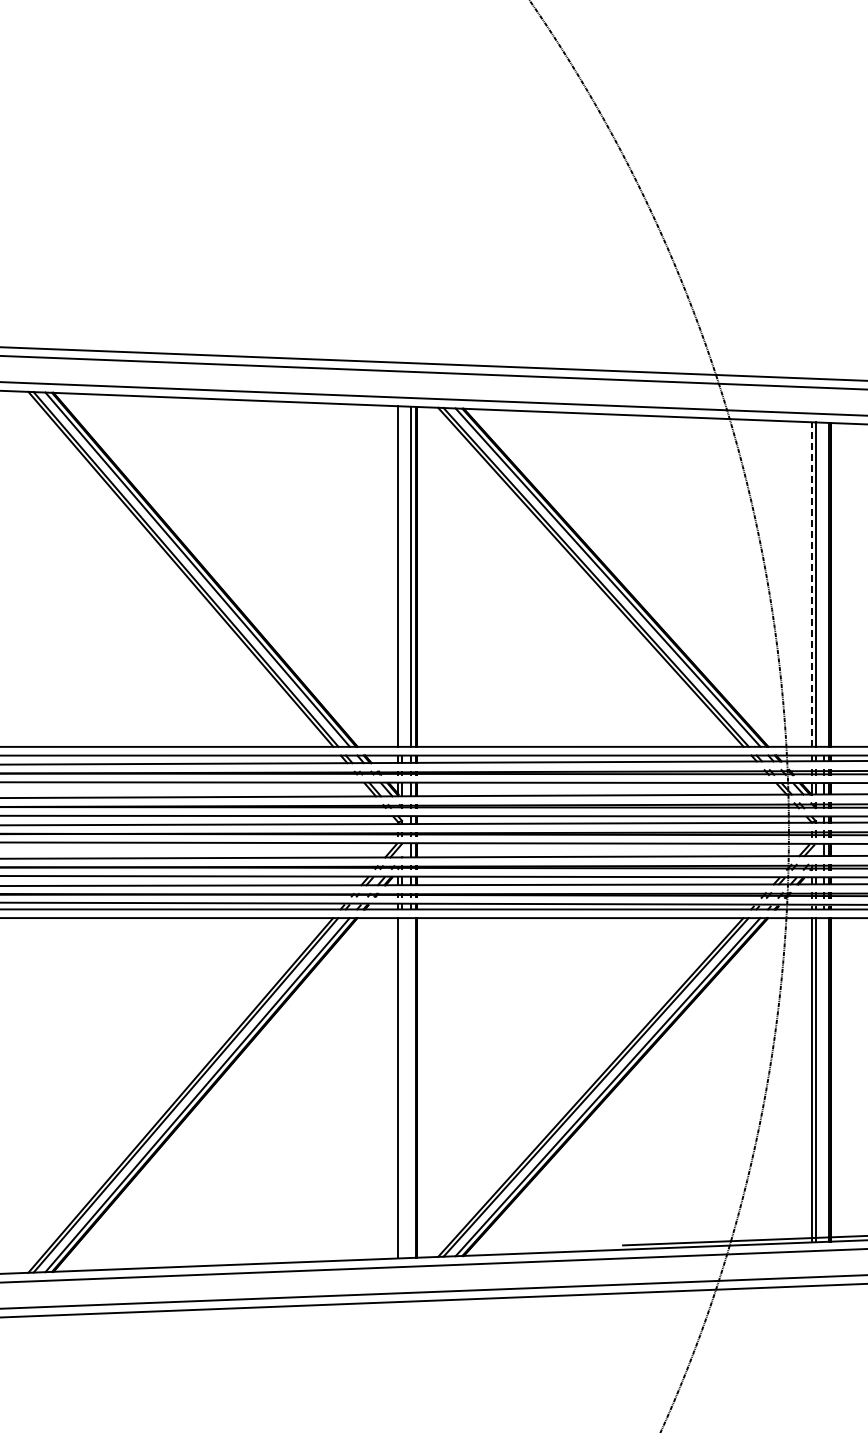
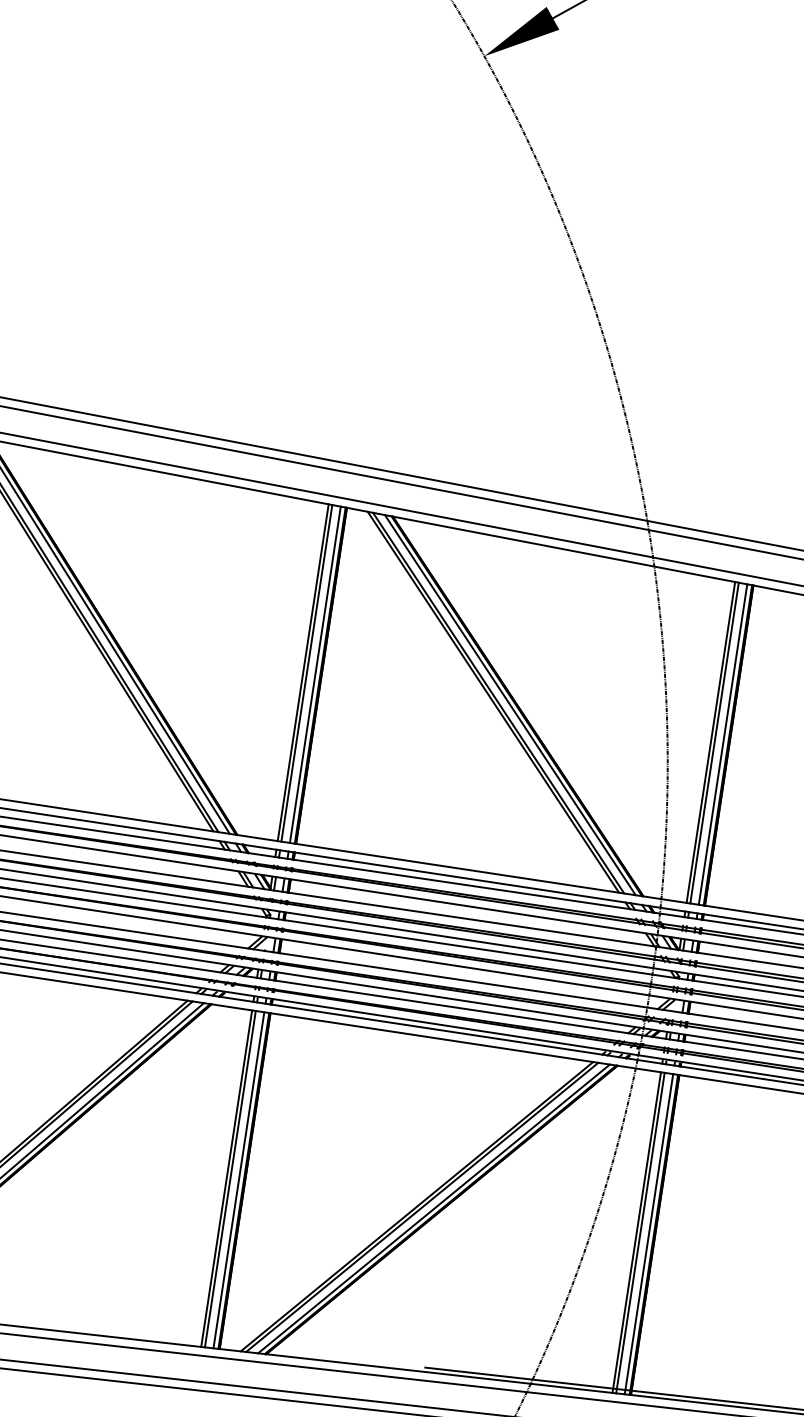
line: (402, 576) -> (307, 673), added
line: (811, 584) -> (710, 742), dashed -> solid
line: (824, 584) -> (723, 744), added
line: (824, 1079) -> (649, 1233), added
line: (410, 1087) -> (238, 1179), added
line: (402, 1088) -> (230, 1179), added

